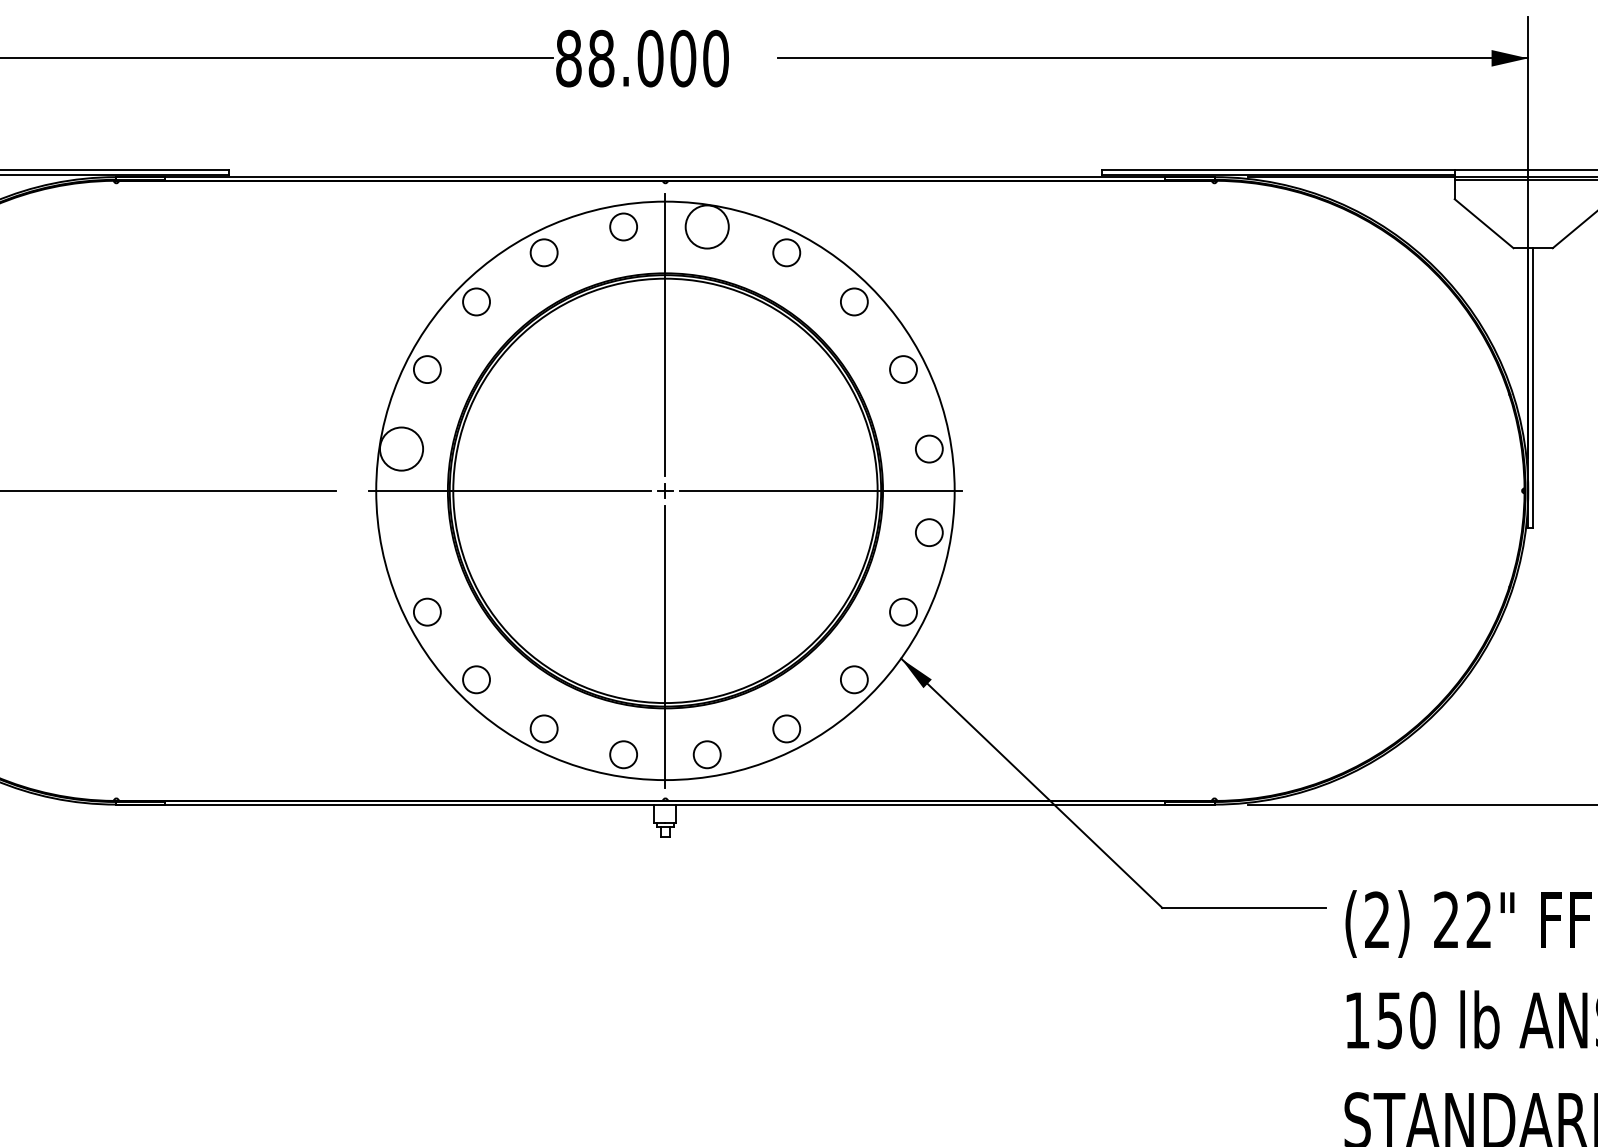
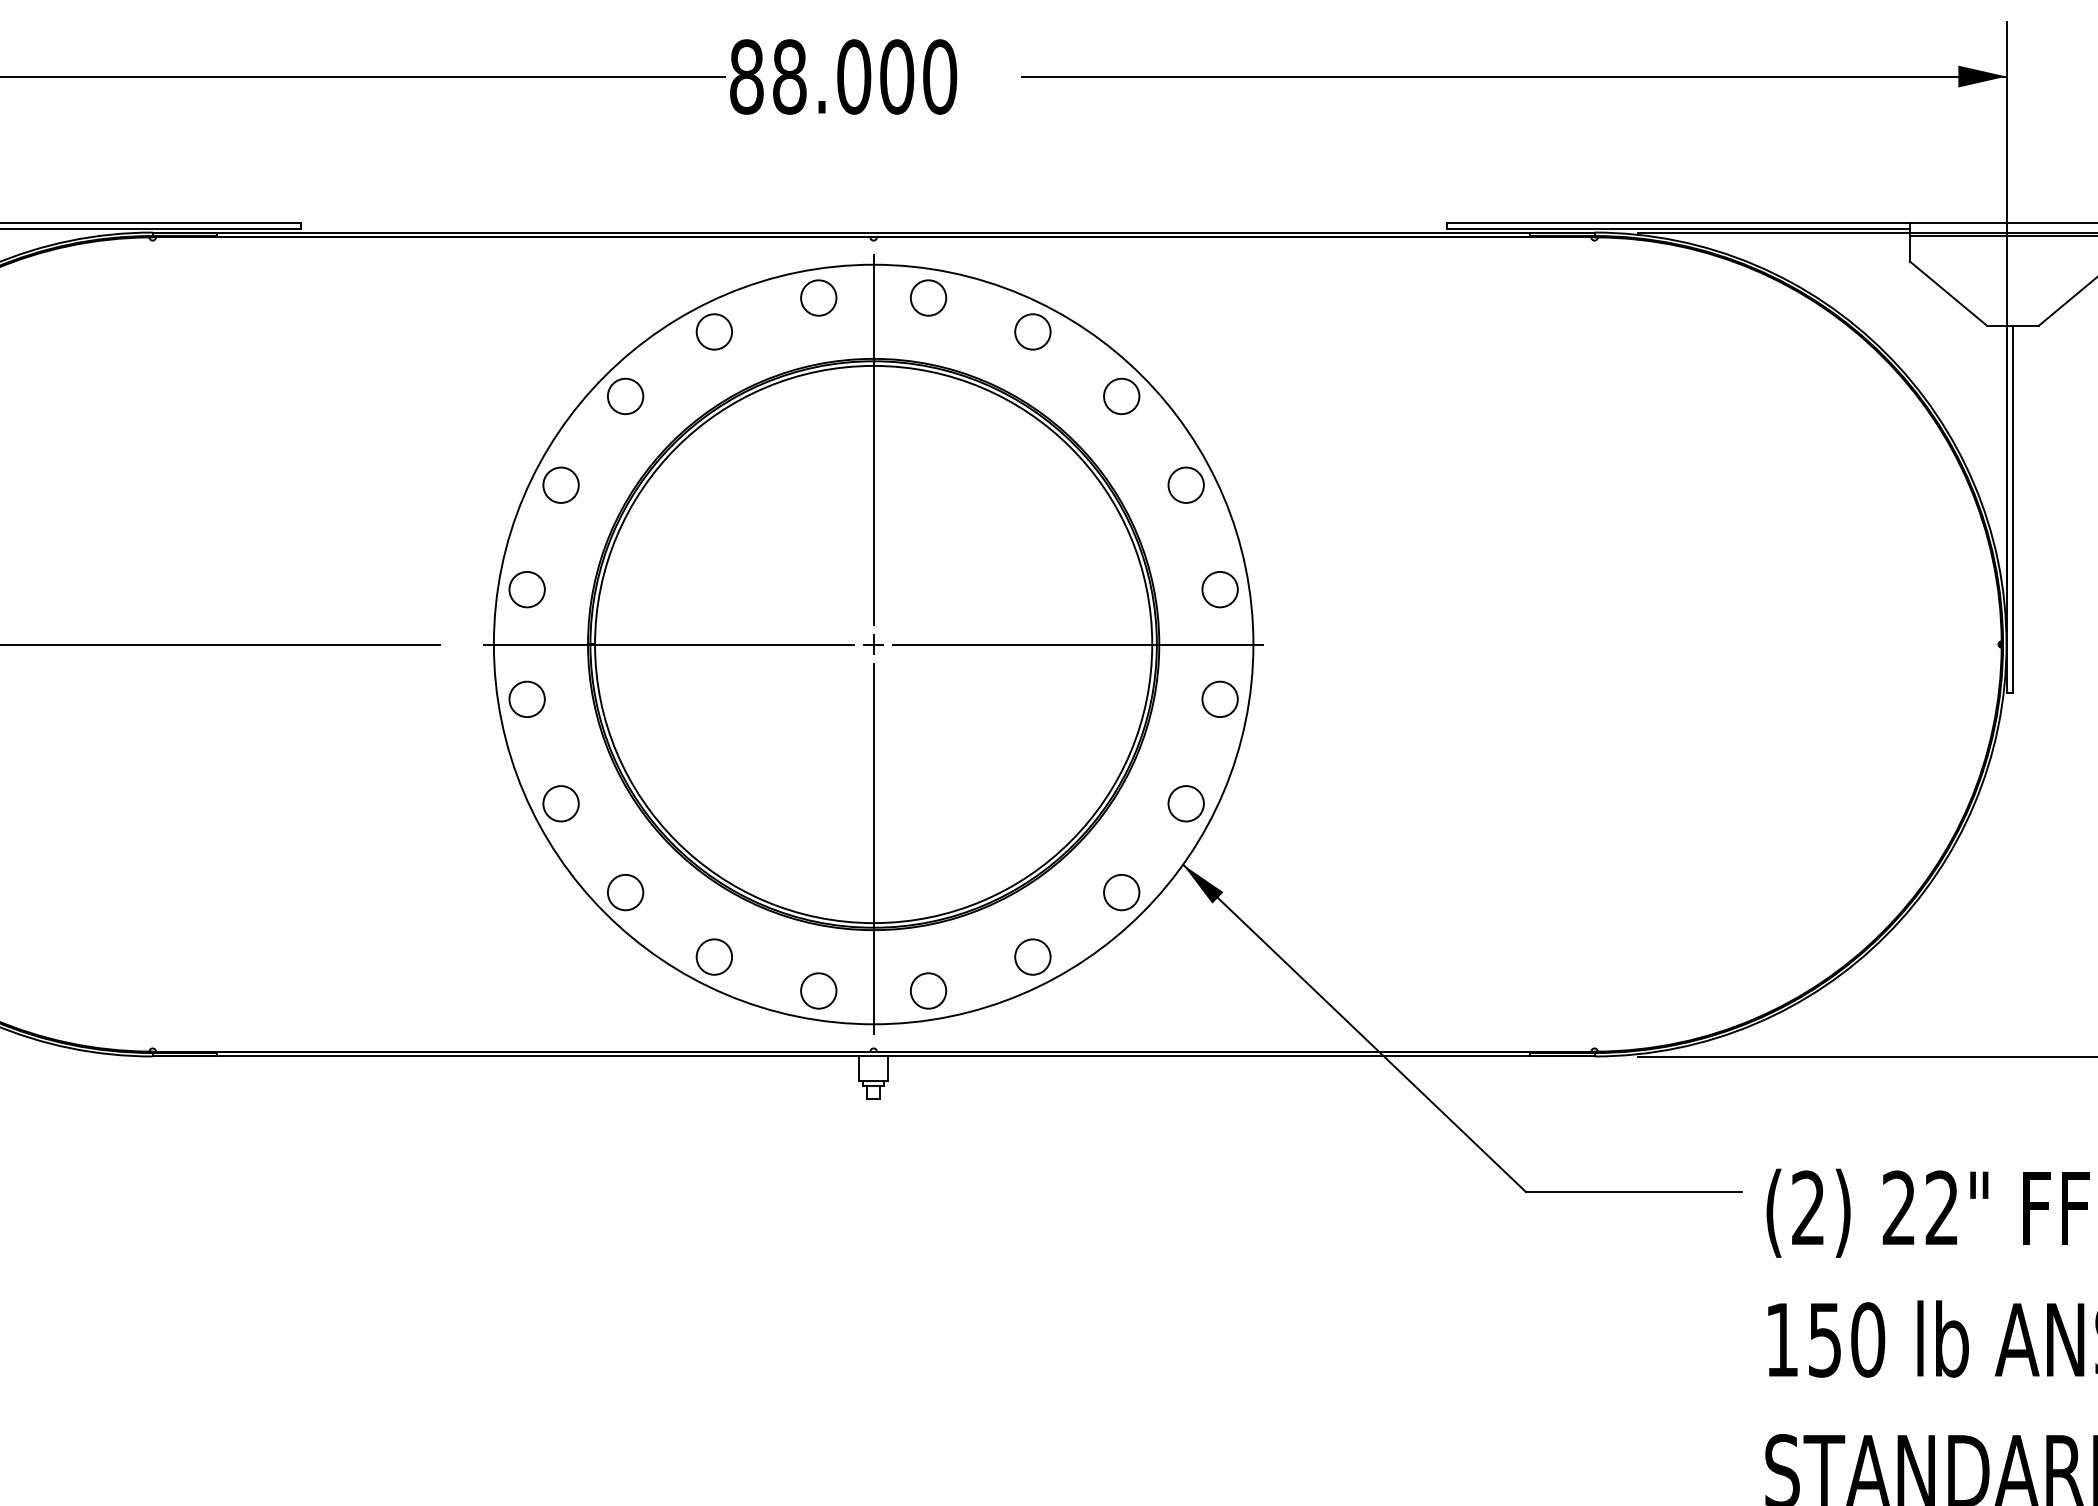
circle: (707, 226) -> (928, 297), size x0.62
circle: (401, 448) -> (526, 589), size x0.62
circle: (401, 531) -> (526, 698), added

